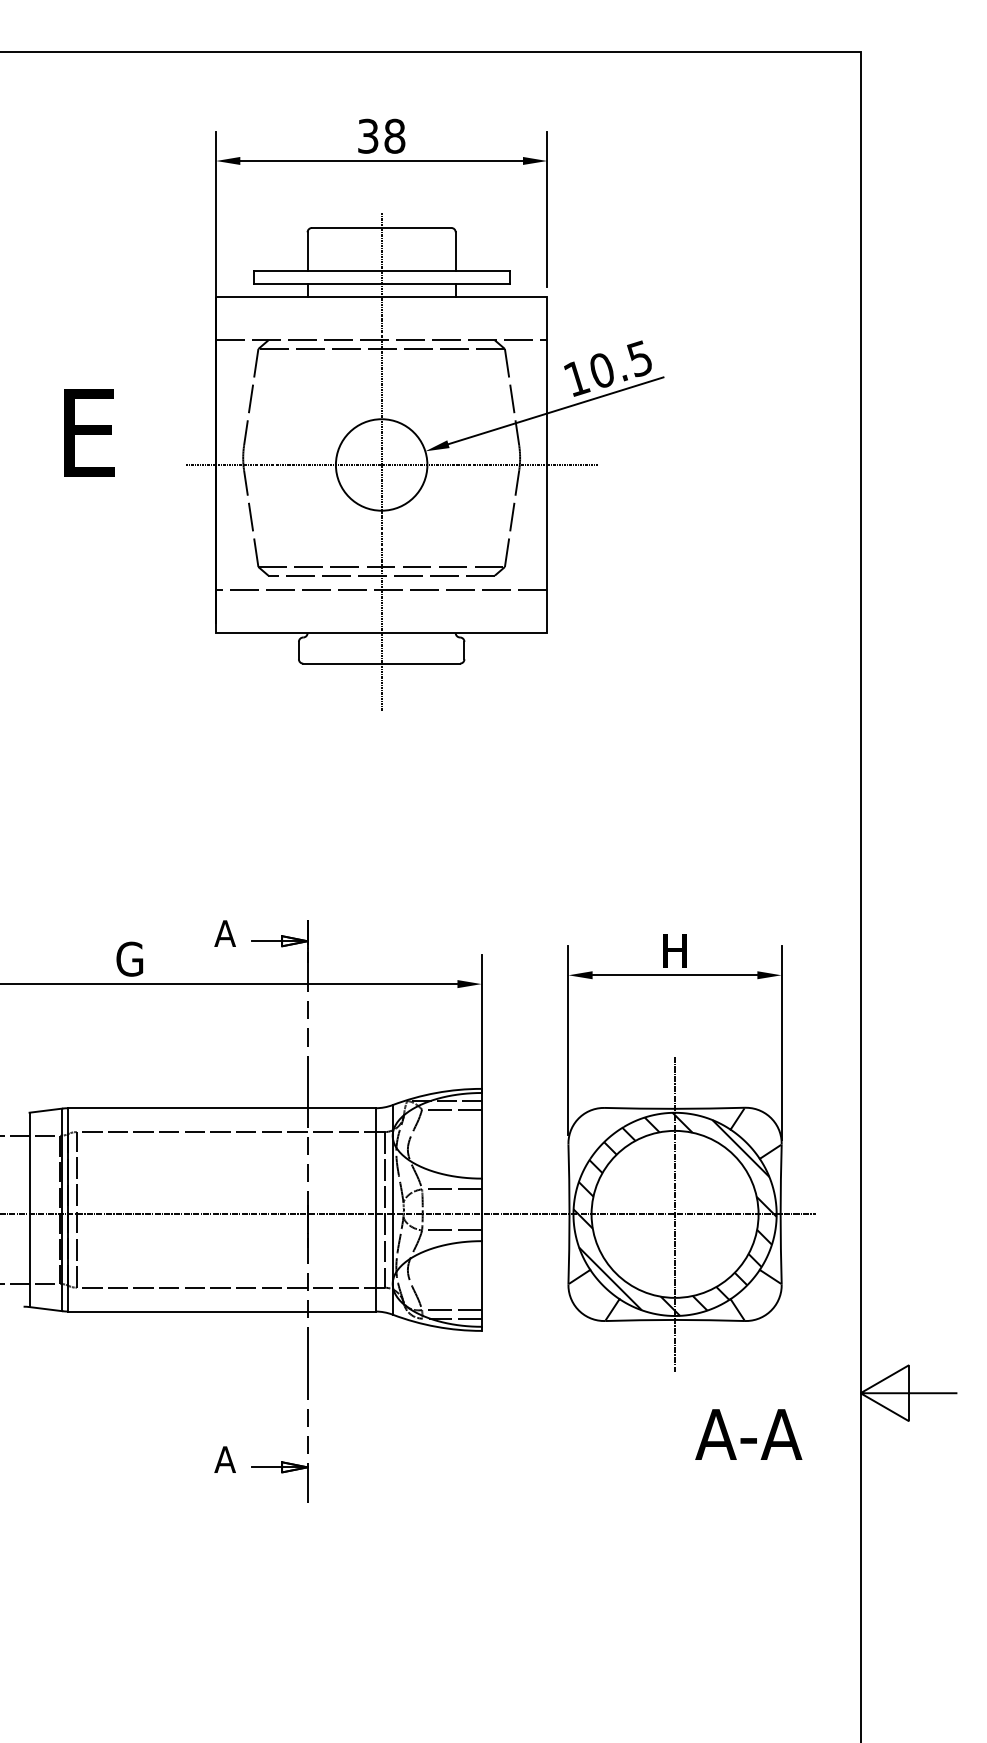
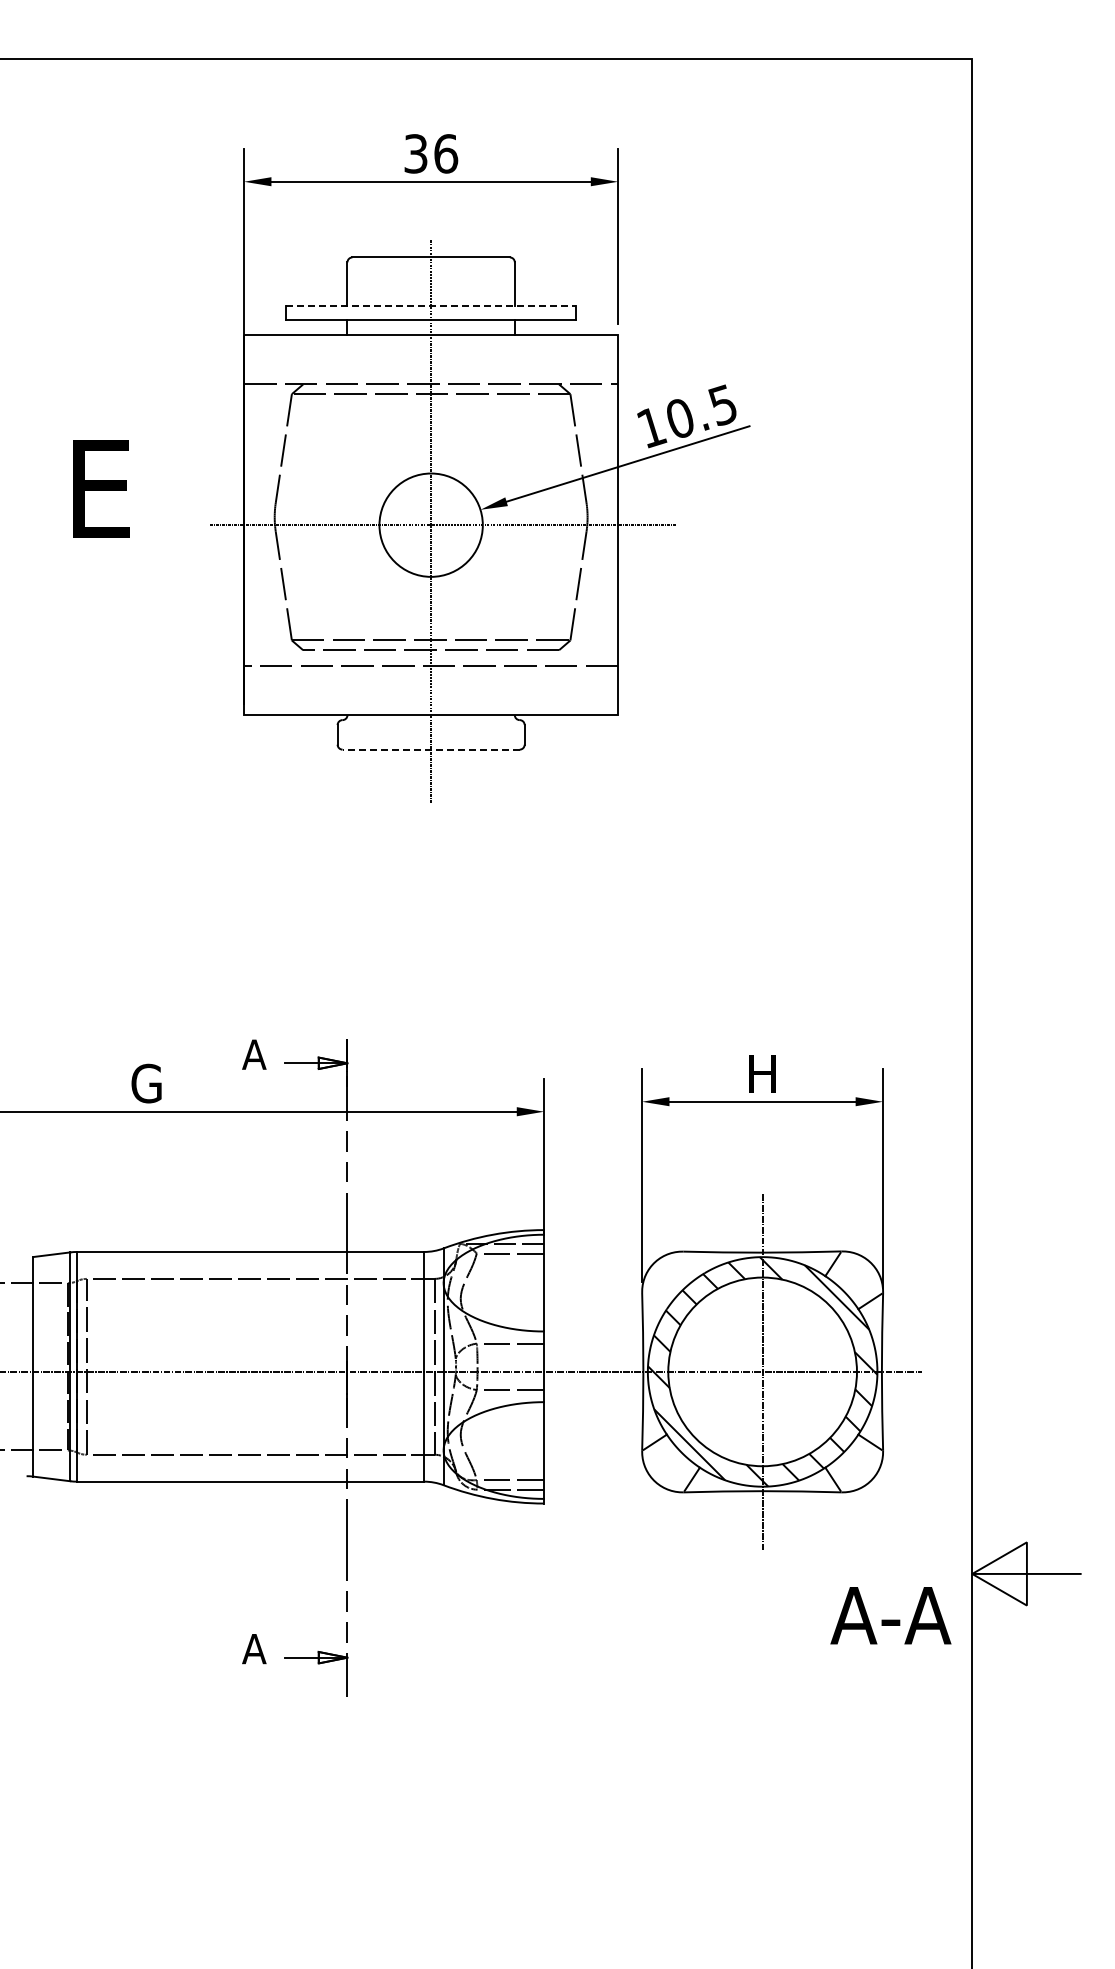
text: (395, 135) -> (446, 153), 38 -> 36
line: (381, 270) -> (431, 305), solid -> dashed
line: (381, 663) -> (431, 749), solid -> dashed
text: (748, 1434) -> (890, 1615), moved

